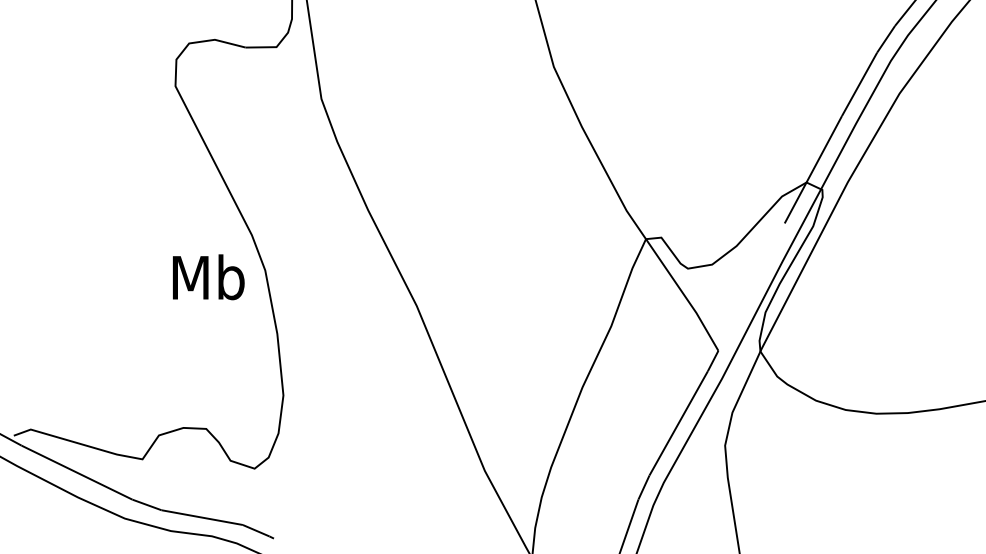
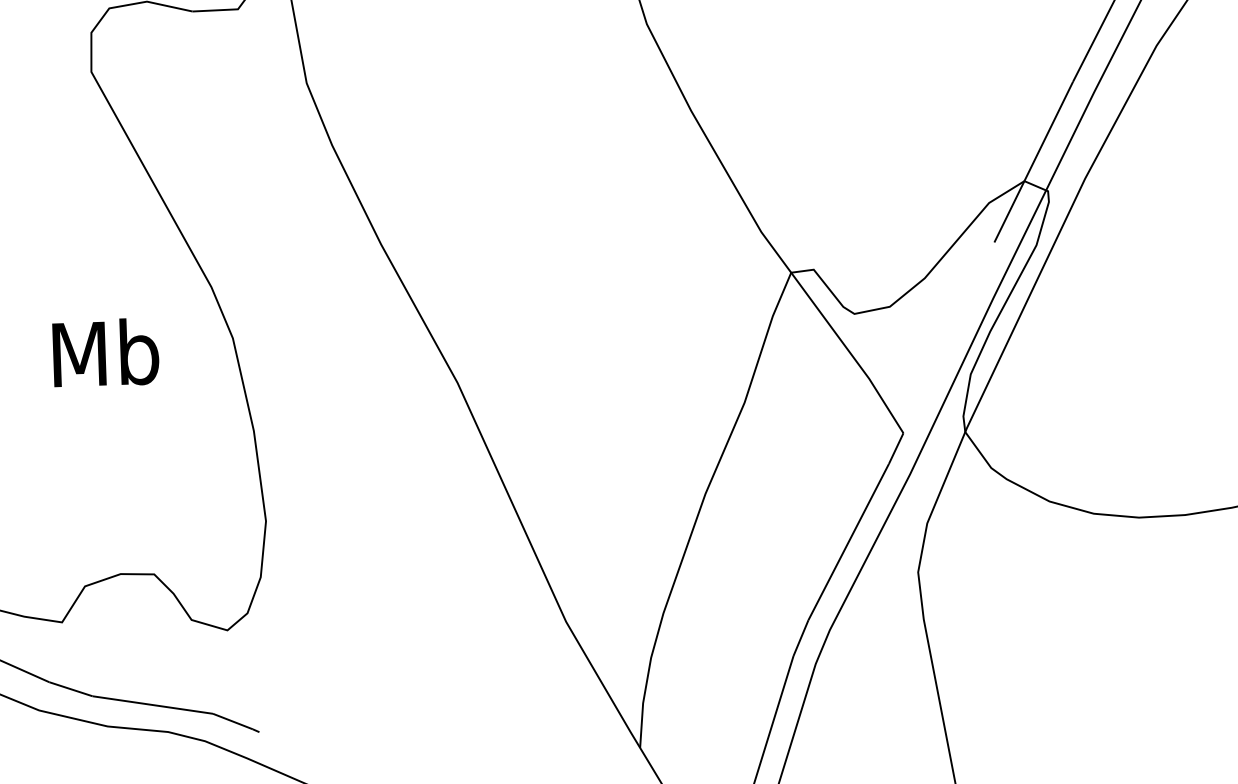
text: (208, 277) -> (105, 353), moved

